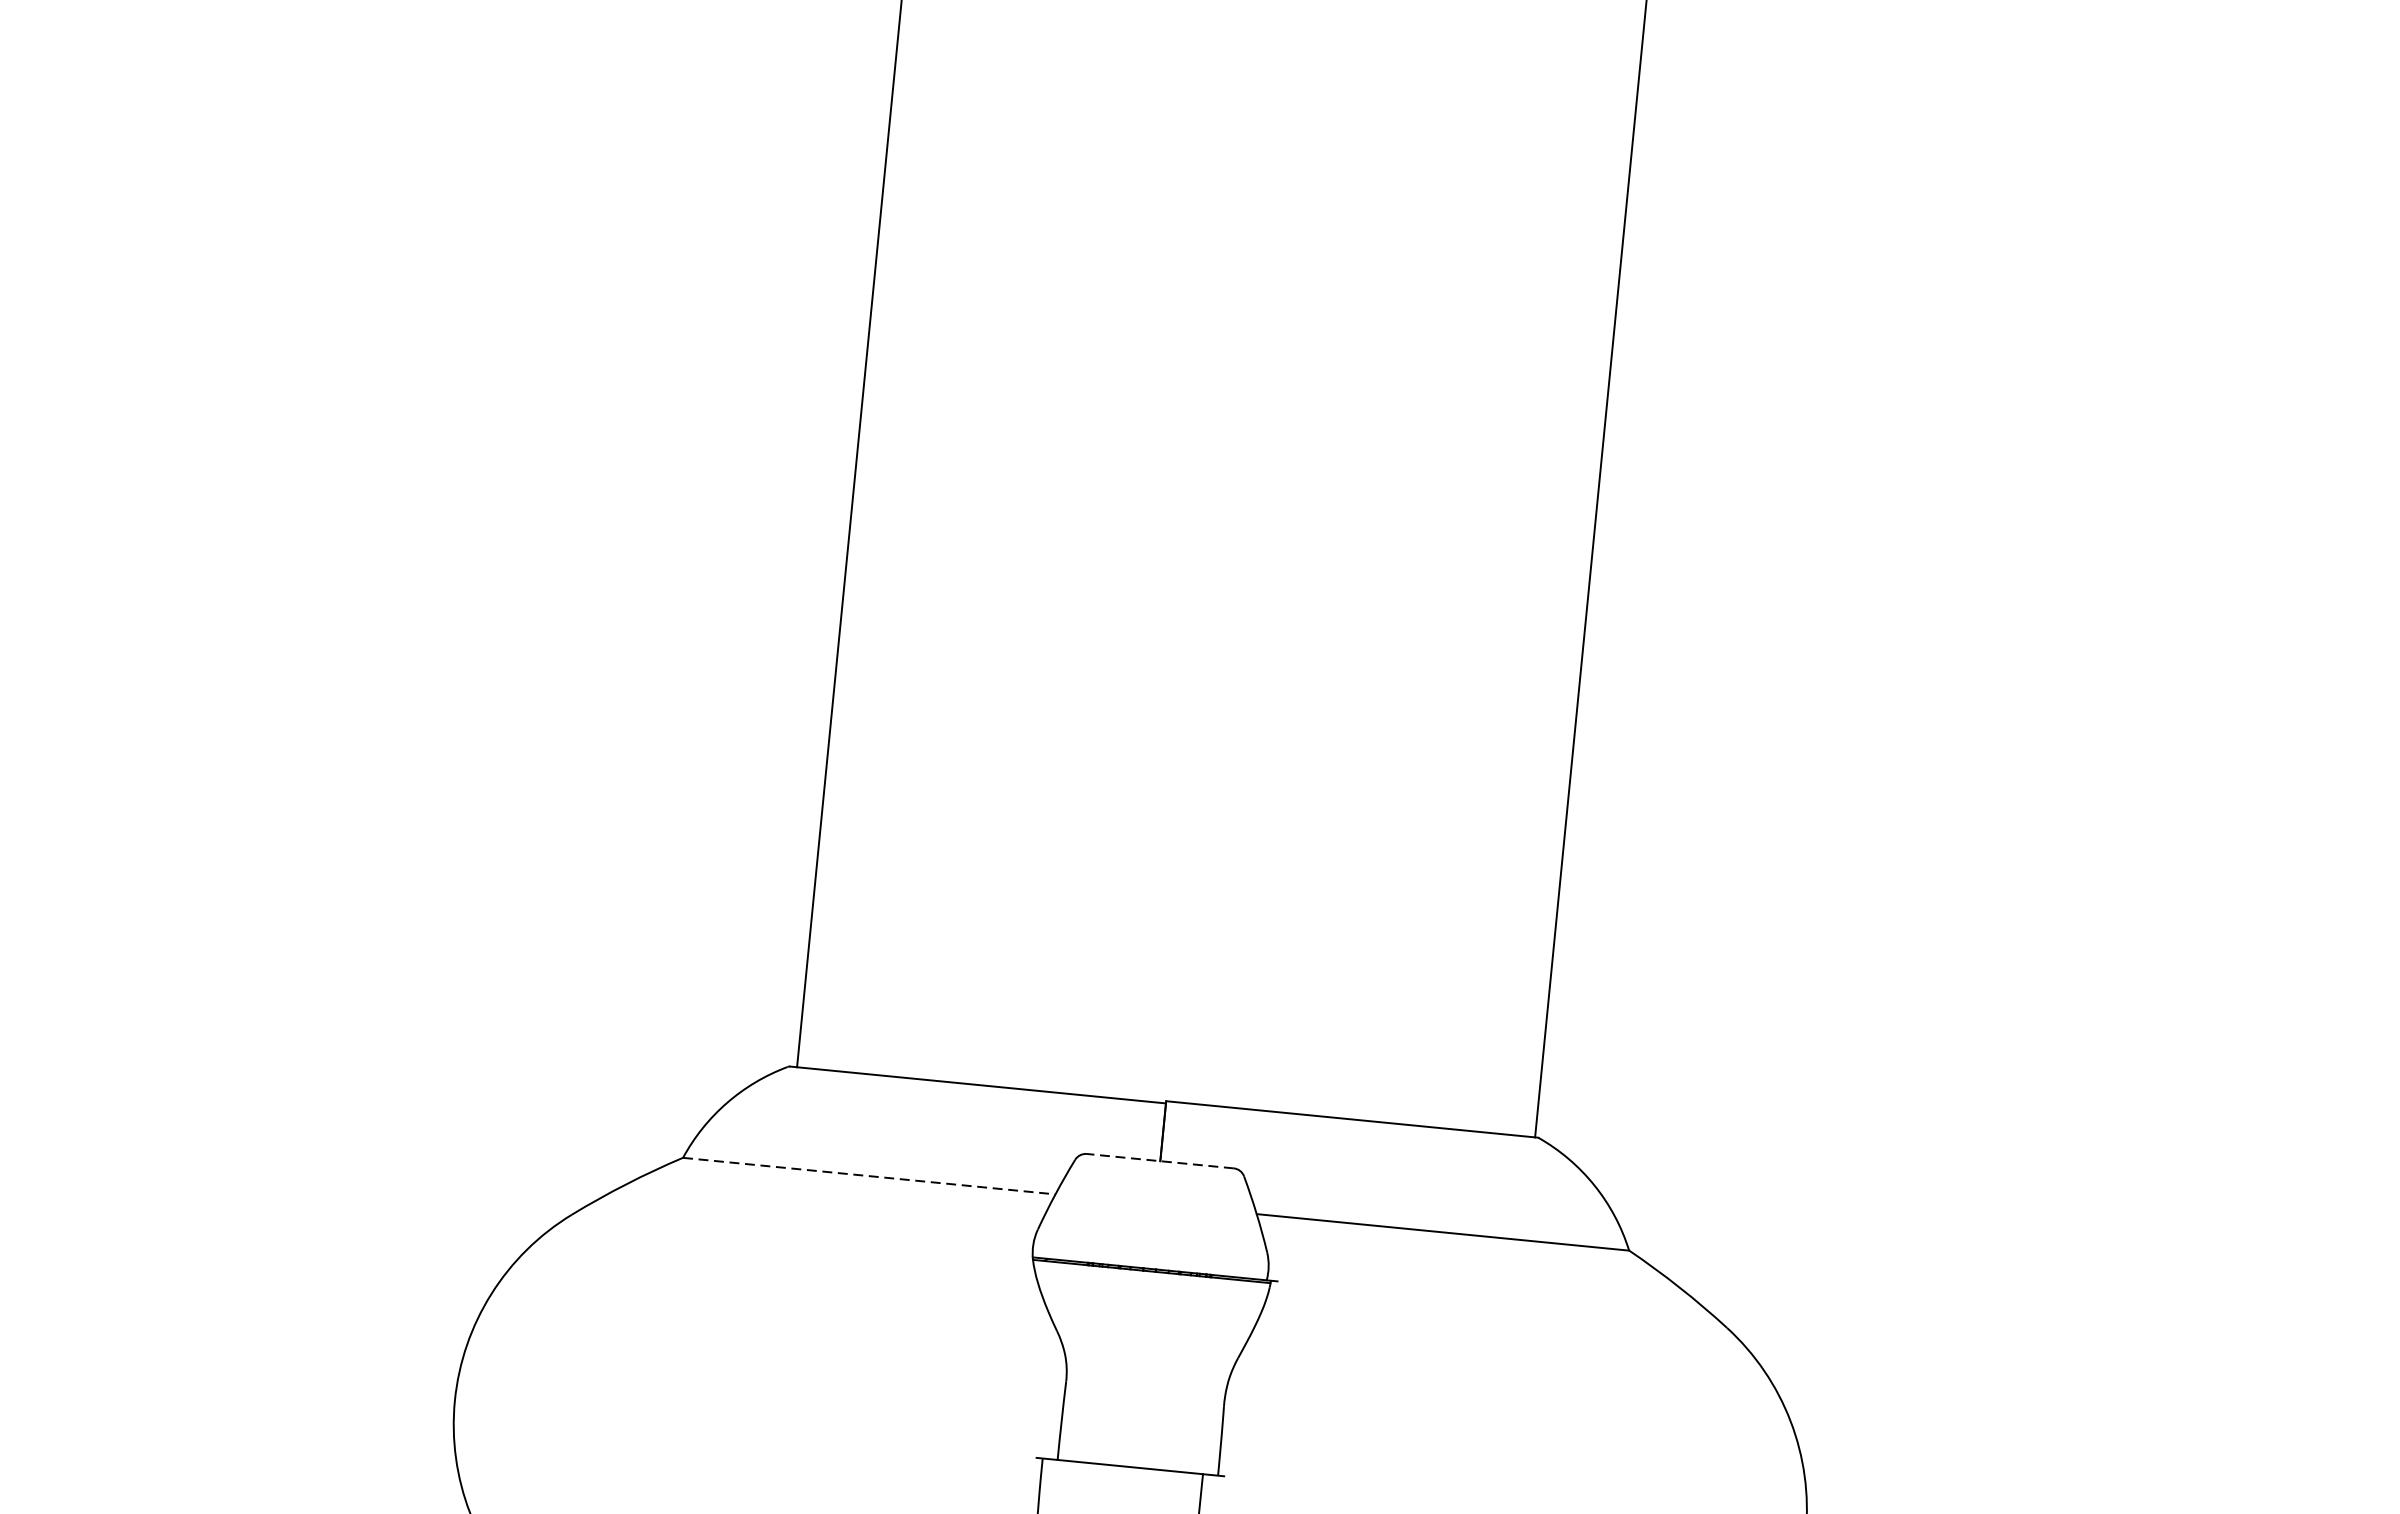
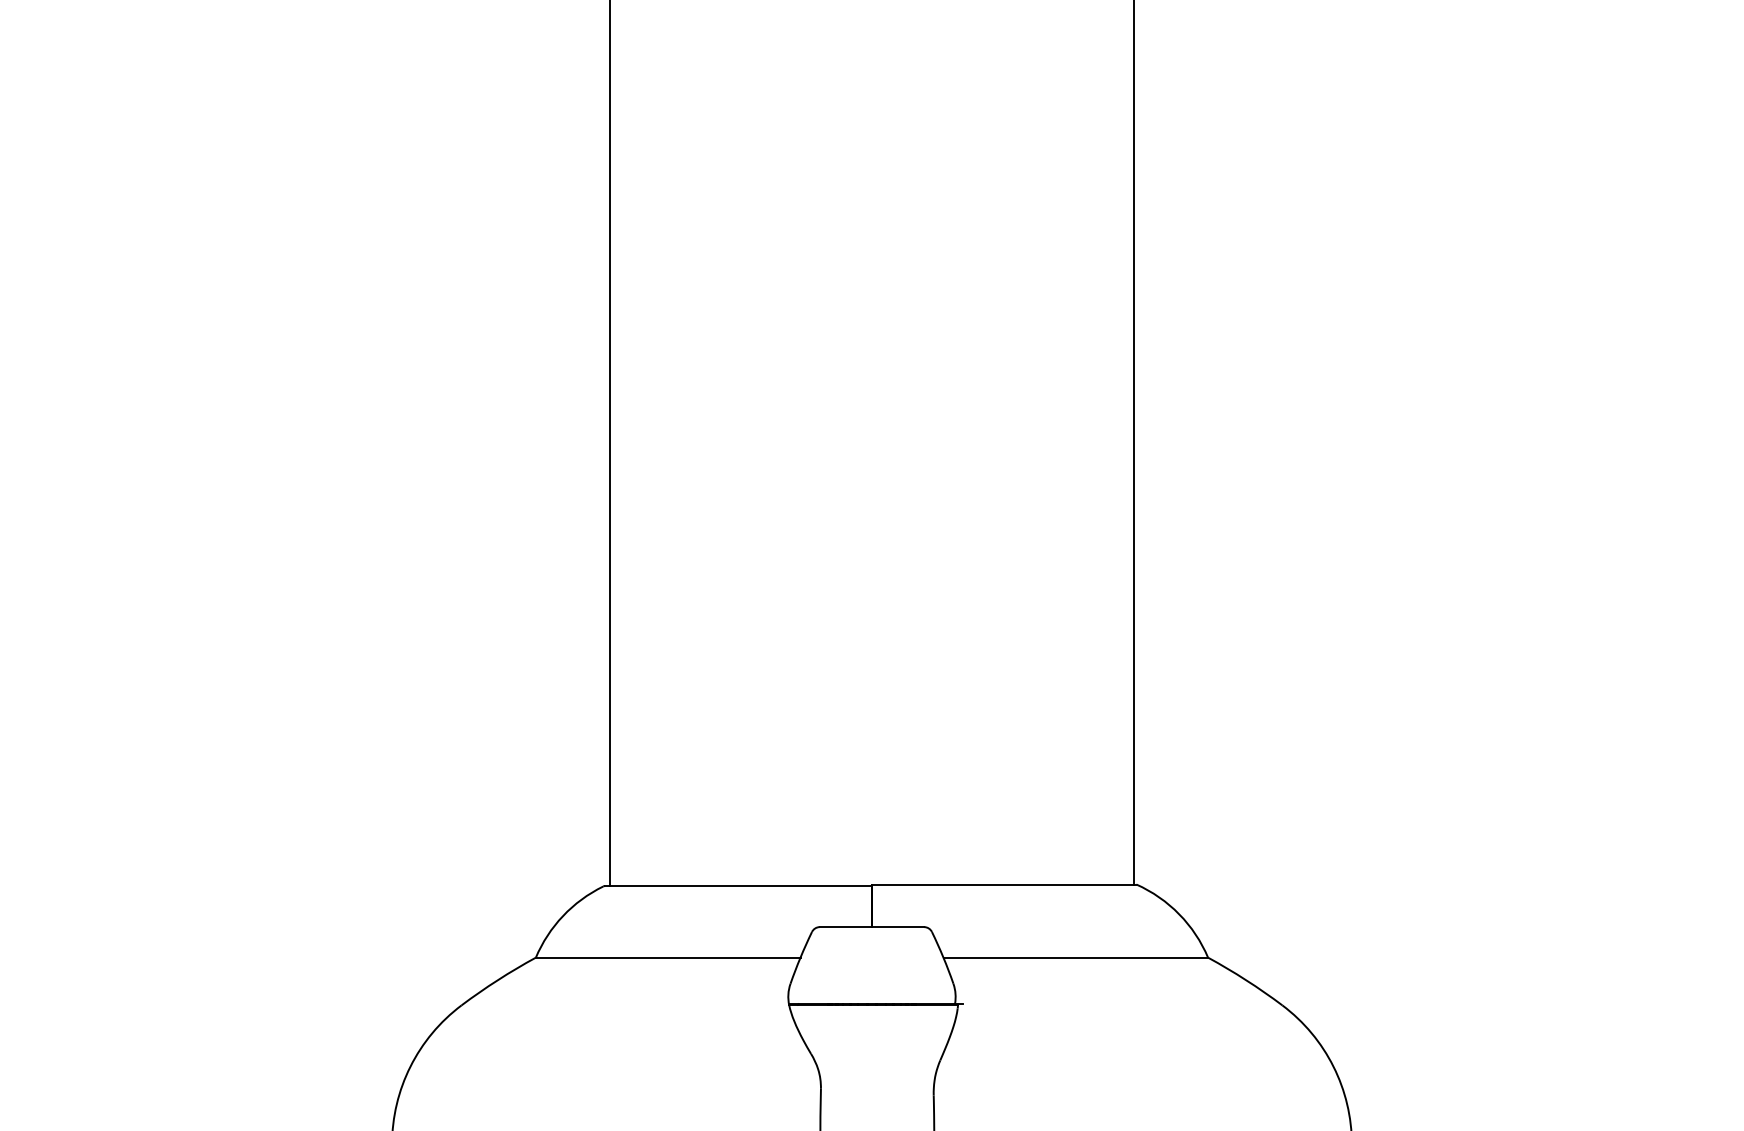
line: (1159, 1161) -> (871, 927), dashed -> solid
line: (869, 1175) -> (668, 957), dashed -> solid

